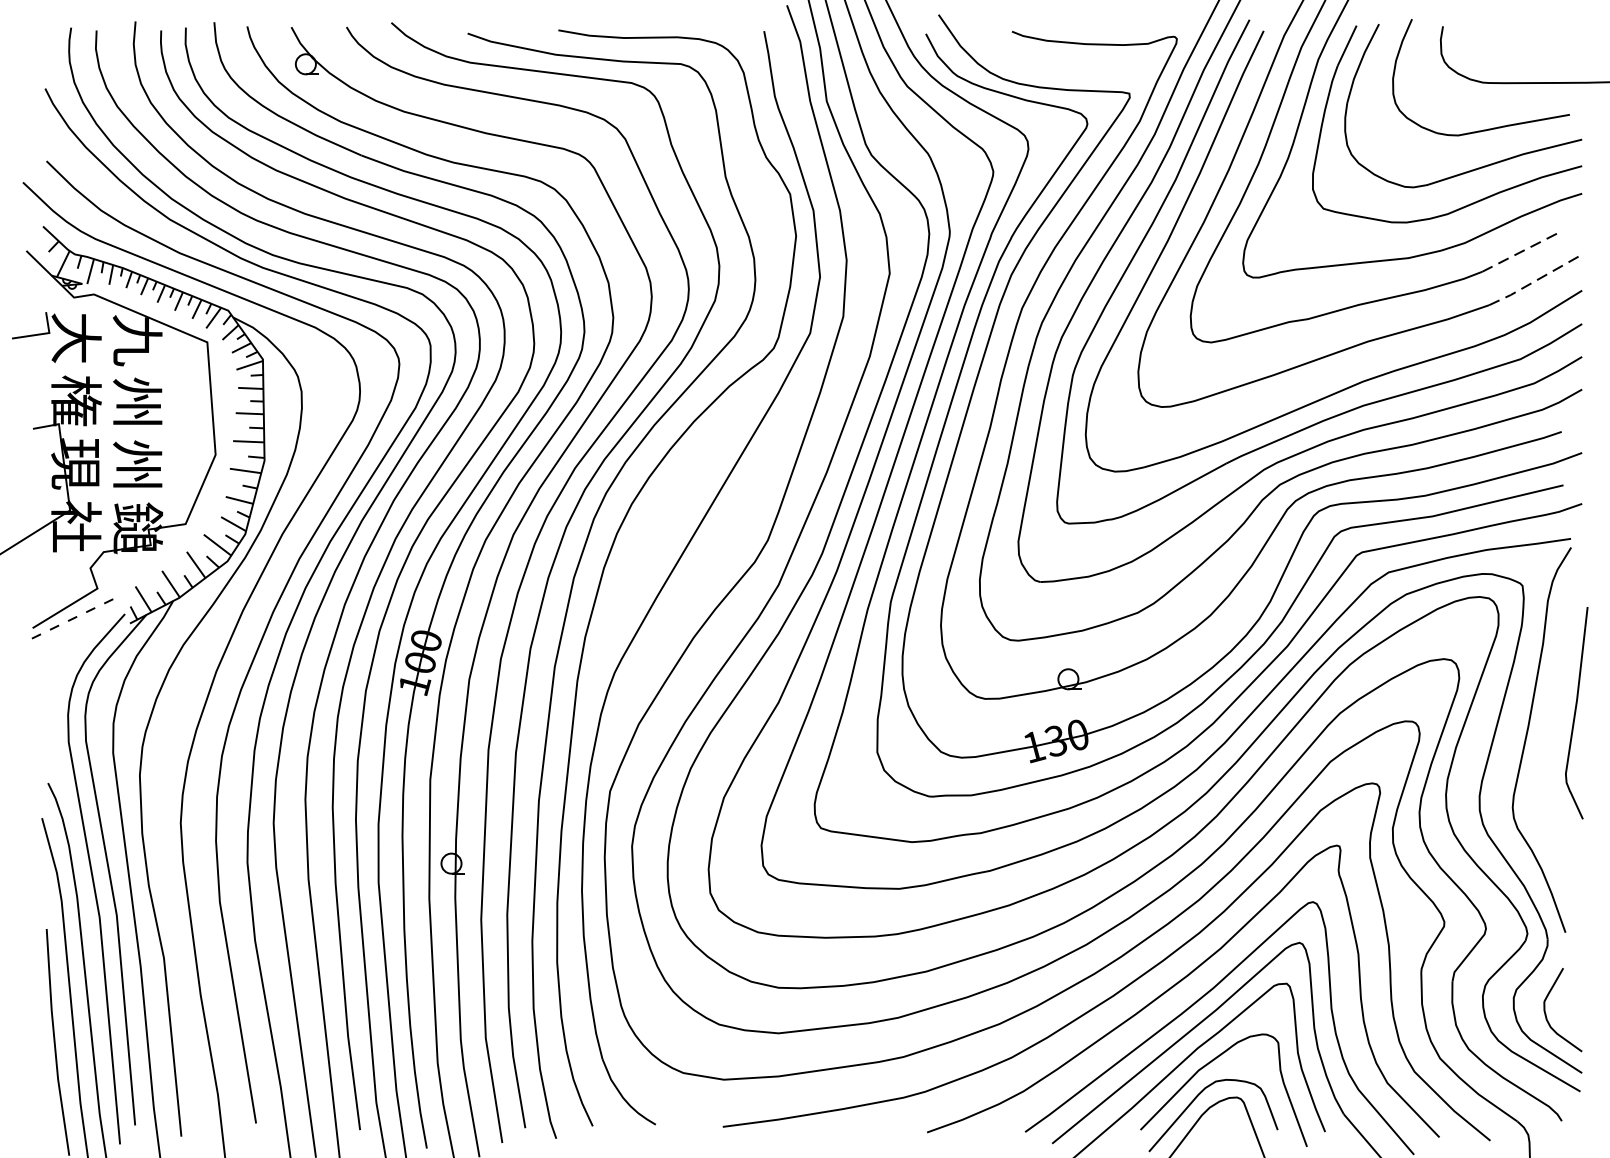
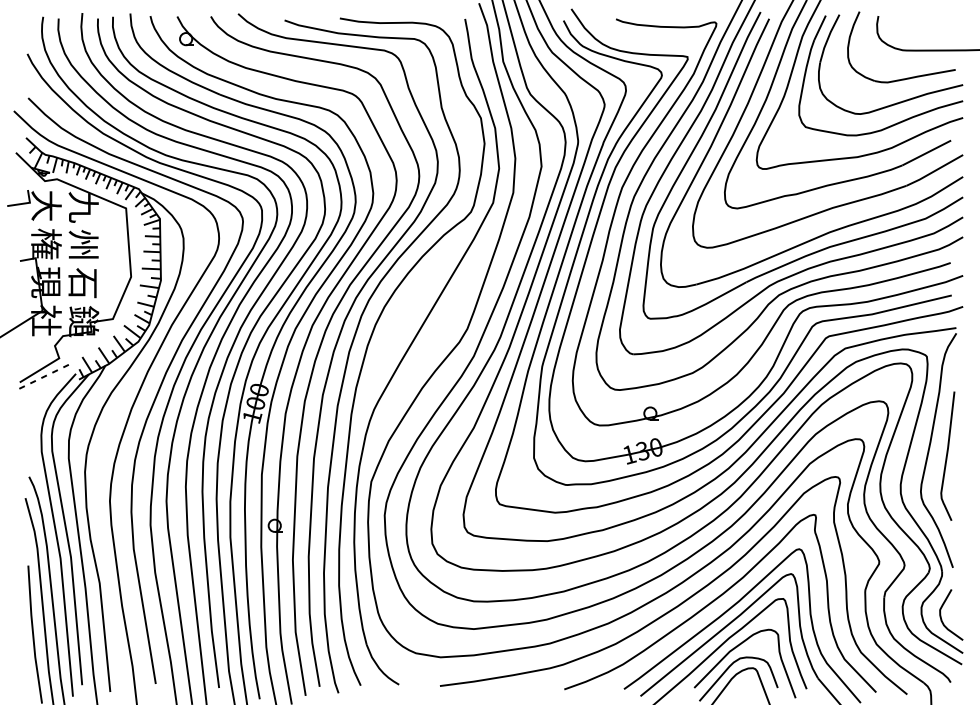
line: (1523, 250) -> (927, 152), dashed -> solid
line: (1535, 281) -> (934, 171), dashed -> solid
text: (137, 465) -> (83, 283), 州 -> 石
curve: (1576, 712) -> (947, 455), moved

